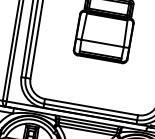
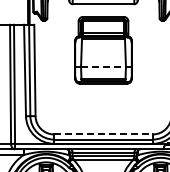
line: (102, 43) -> (103, 66), solid -> dashed
line: (91, 107) -> (103, 134), solid -> dashed

